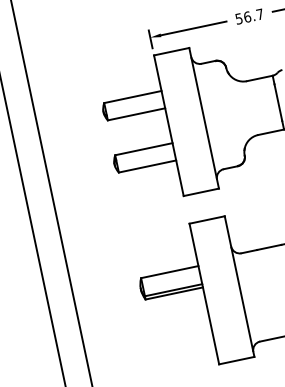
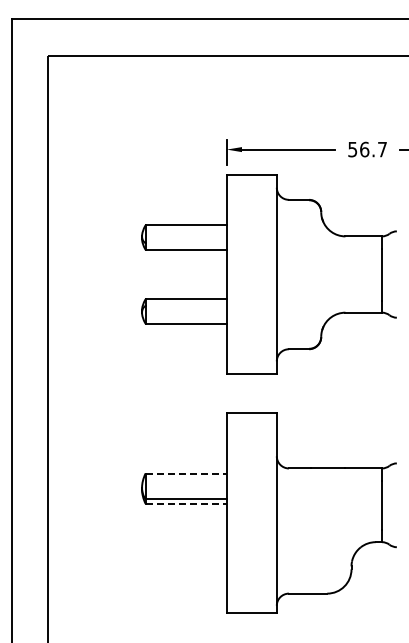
line: (169, 272) -> (186, 473), solid -> dashed
line: (174, 293) -> (186, 503), solid -> dashed

